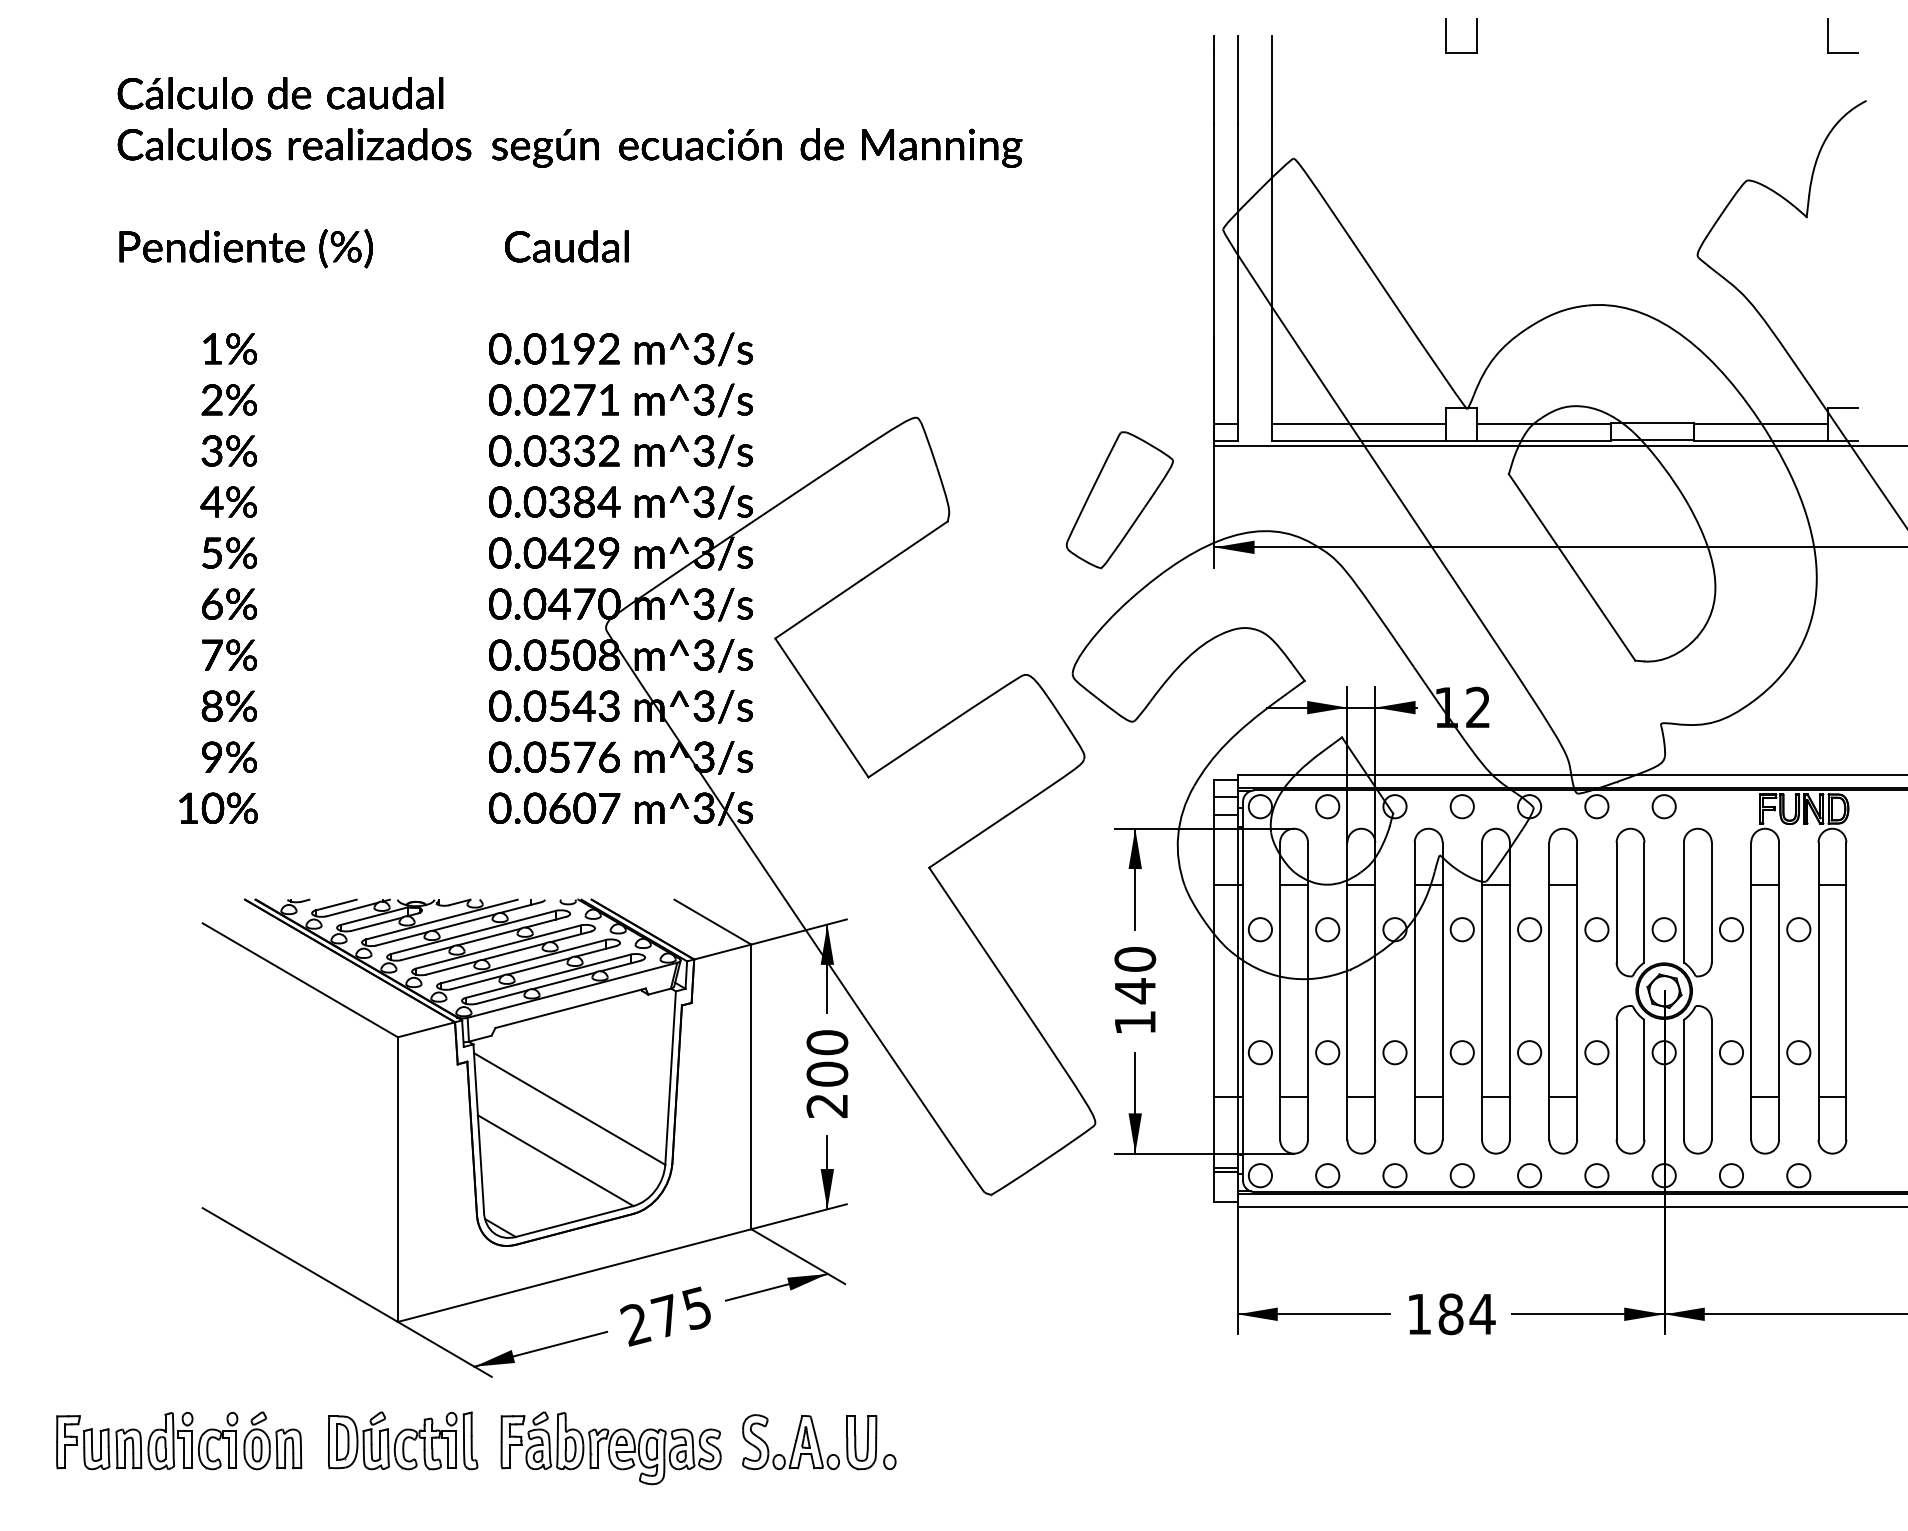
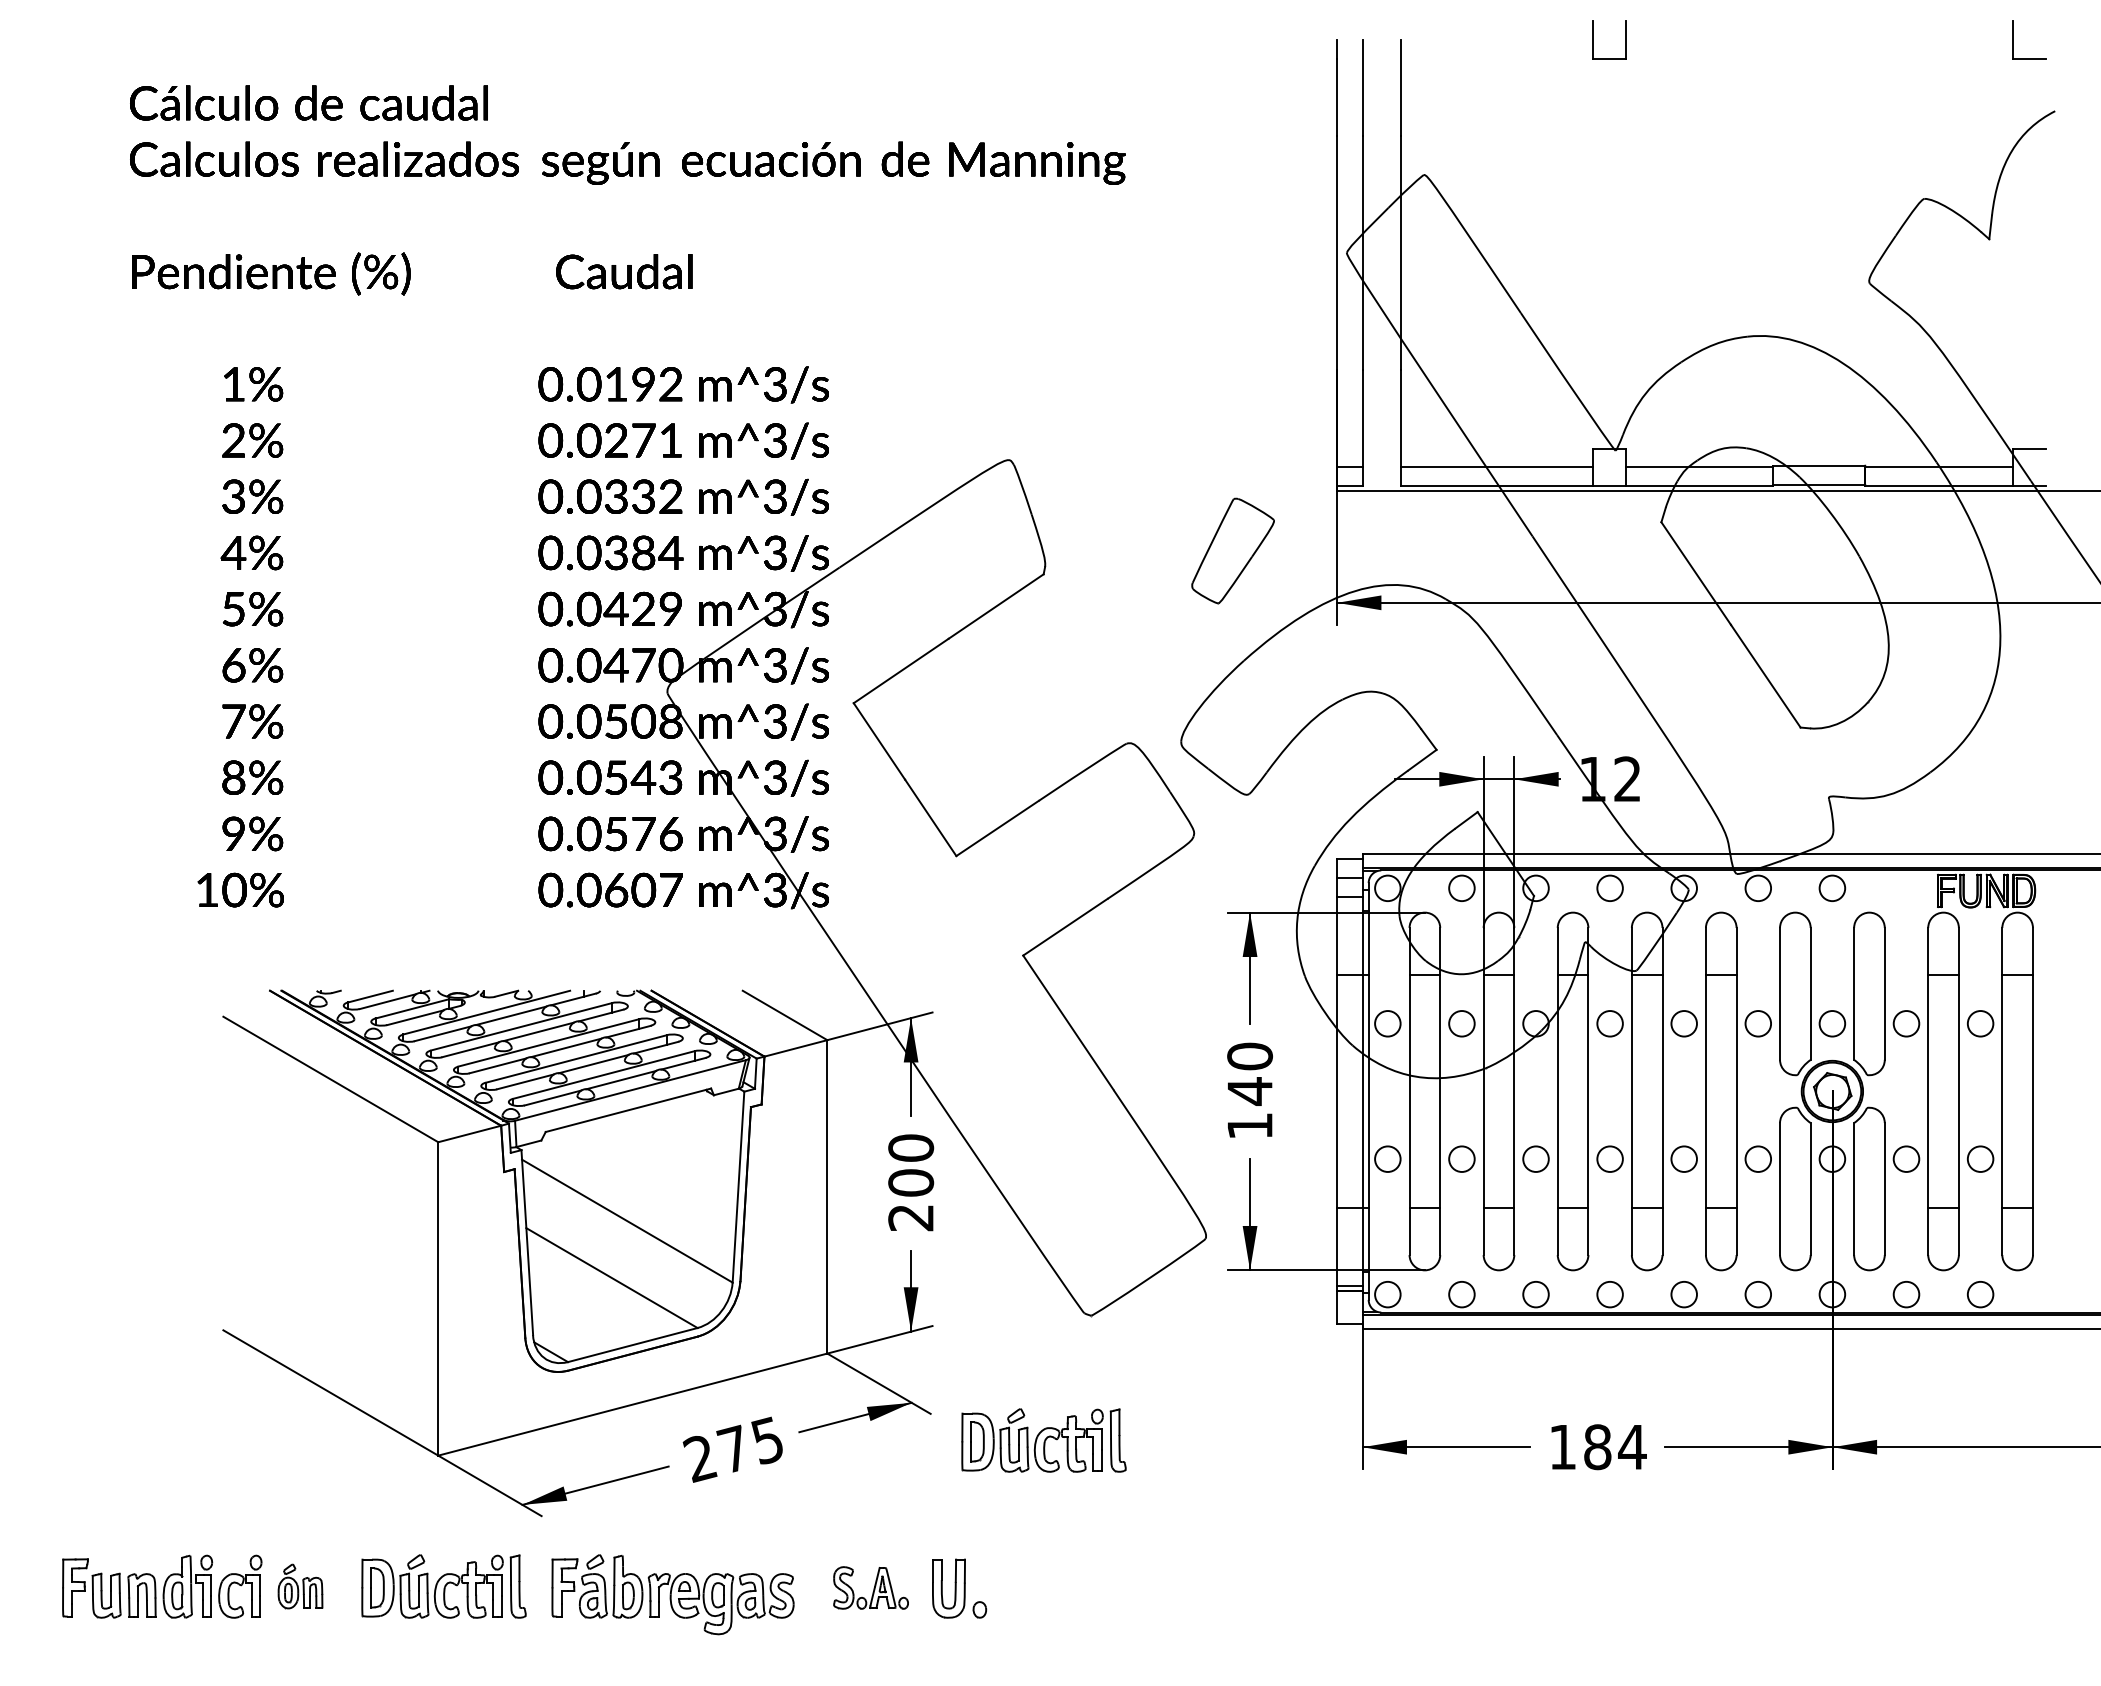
part: (1119, 500) -> (1232, 551), size x0.7
part: (947, 1308) -> (1043, 1440), added
part: (272, 1440) -> (300, 1586), size x0.7
part: (790, 1441) -> (870, 1587), size x0.7

